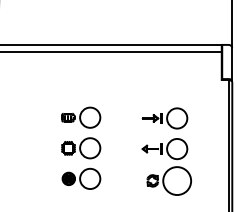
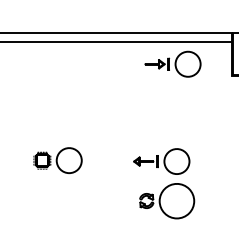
part: (81, 117) -> (58, 122), removed
part: (164, 118) -> (172, 64), moved
part: (81, 178) -> (58, 198), removed

